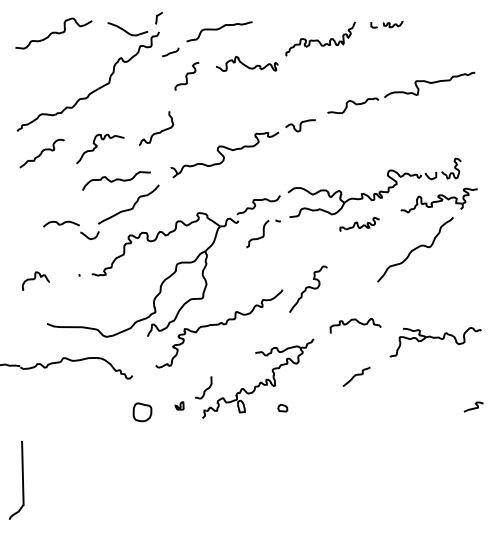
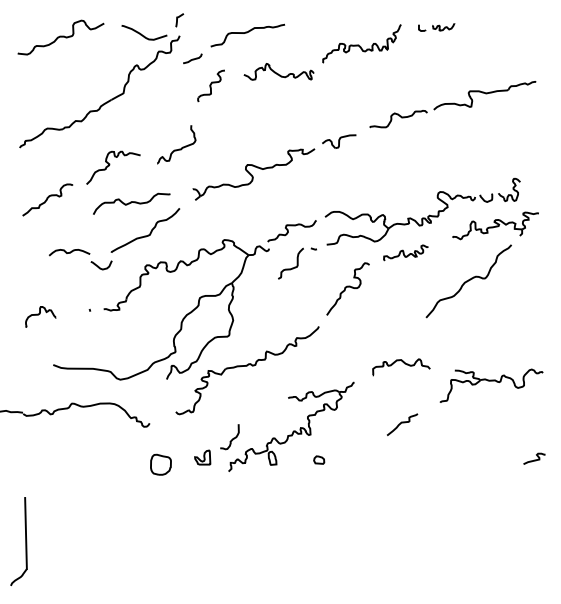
curve: (41, 153) -> (47, 199), moved
curve: (307, 287) -> (347, 287), moved
part: (179, 405) -> (202, 457), size x1.67

